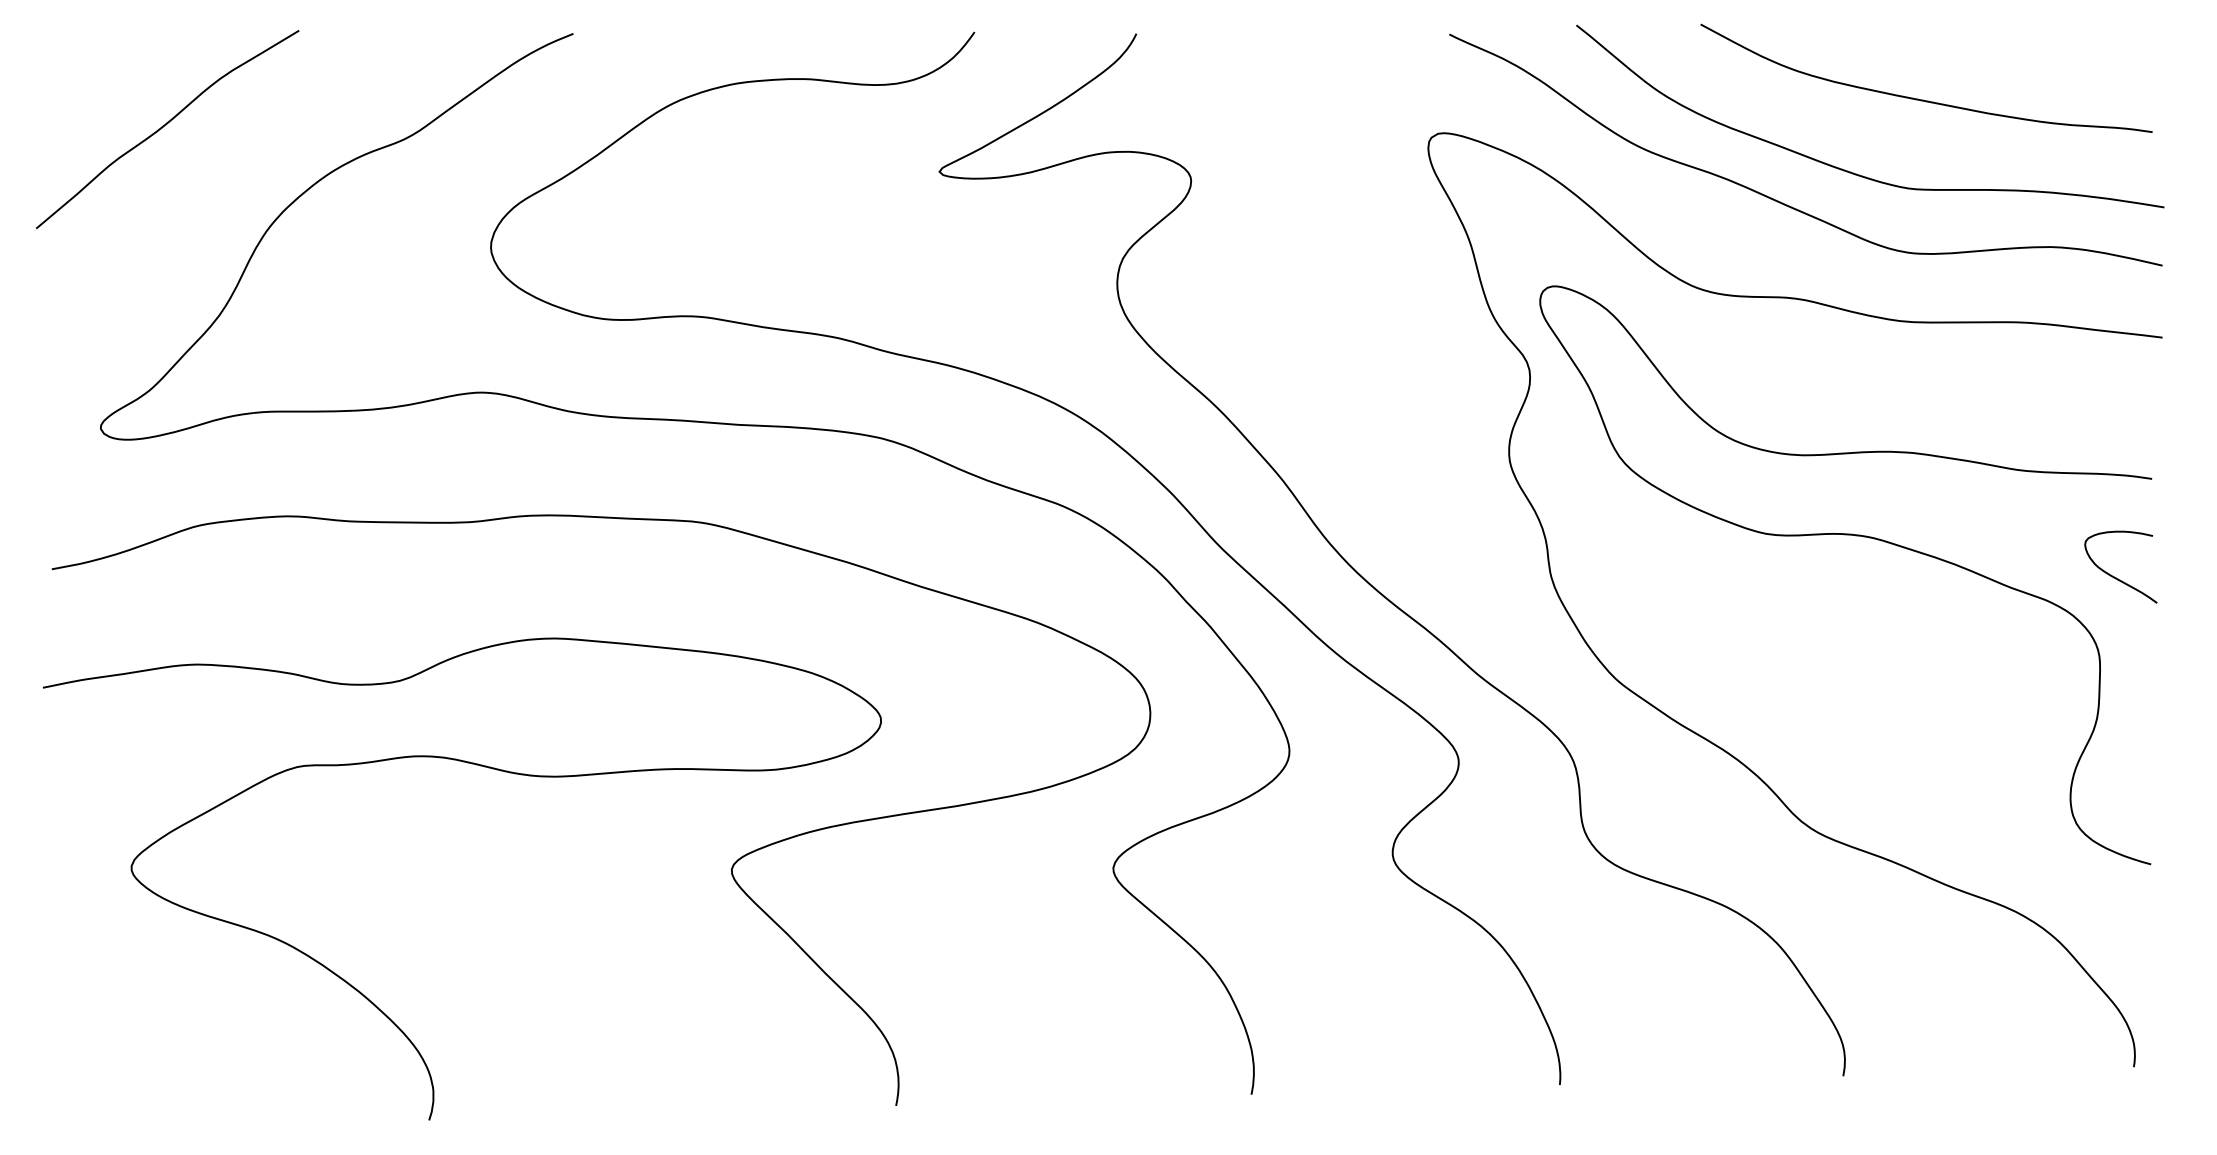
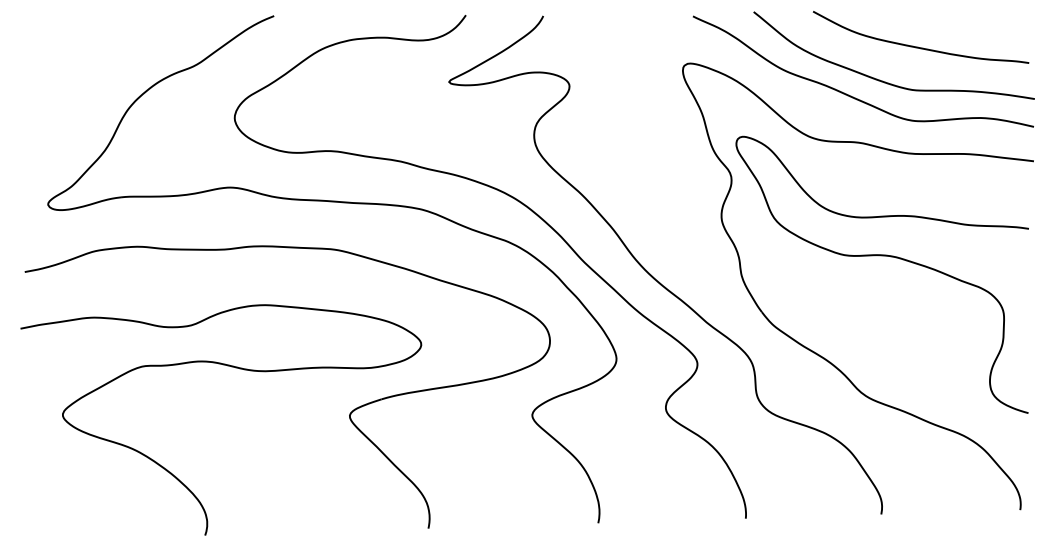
curve: (166, 126) -> (79, 60), removed
curve: (2113, 574) -> (1010, 274), removed

